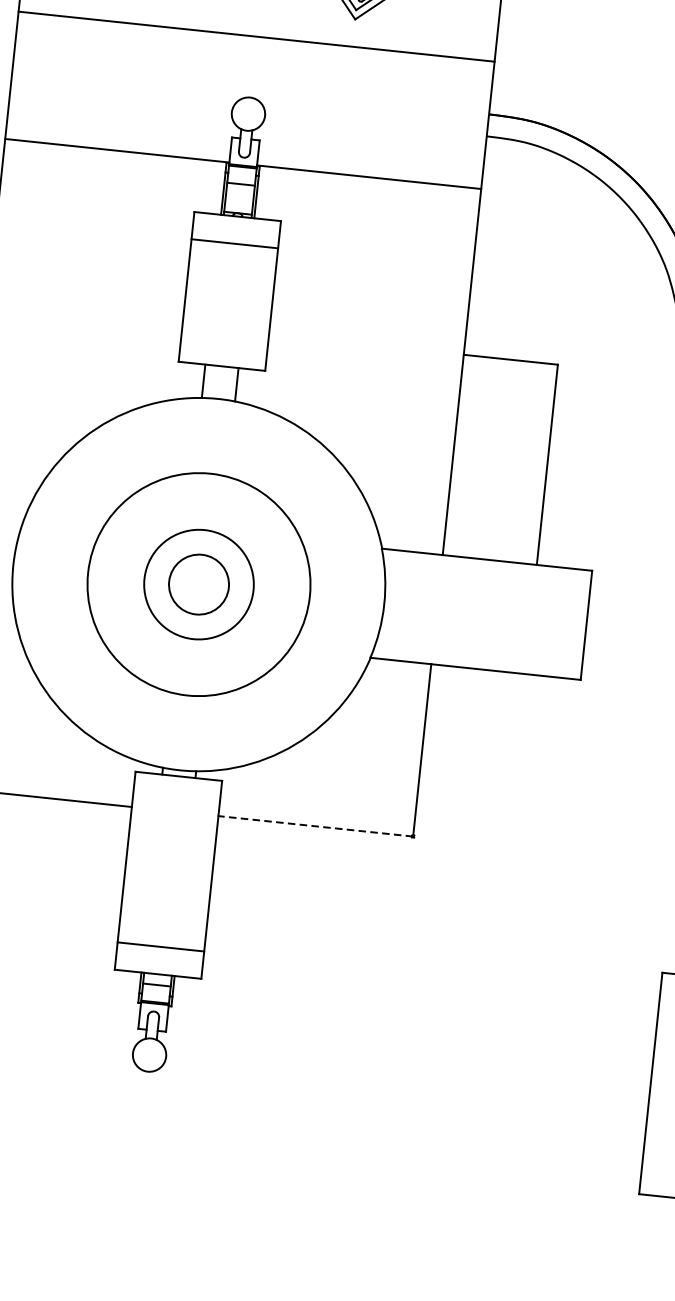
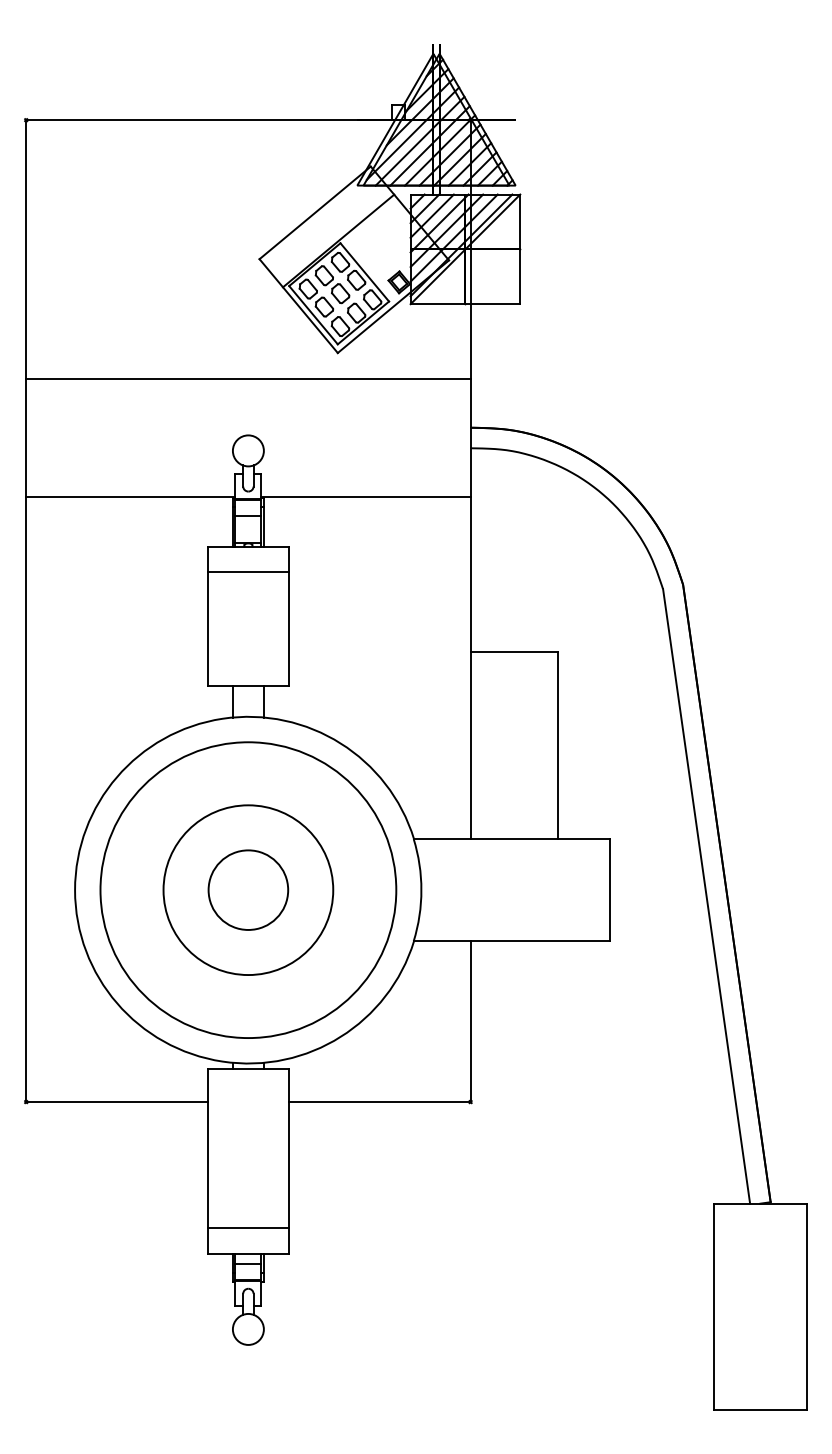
circle: (199, 583) -> (248, 889), size x1.43
circle: (199, 584) -> (248, 890), size x1.43
circle: (199, 584) -> (248, 890), size x1.67
line: (315, 826) -> (379, 1102), dashed -> solid

